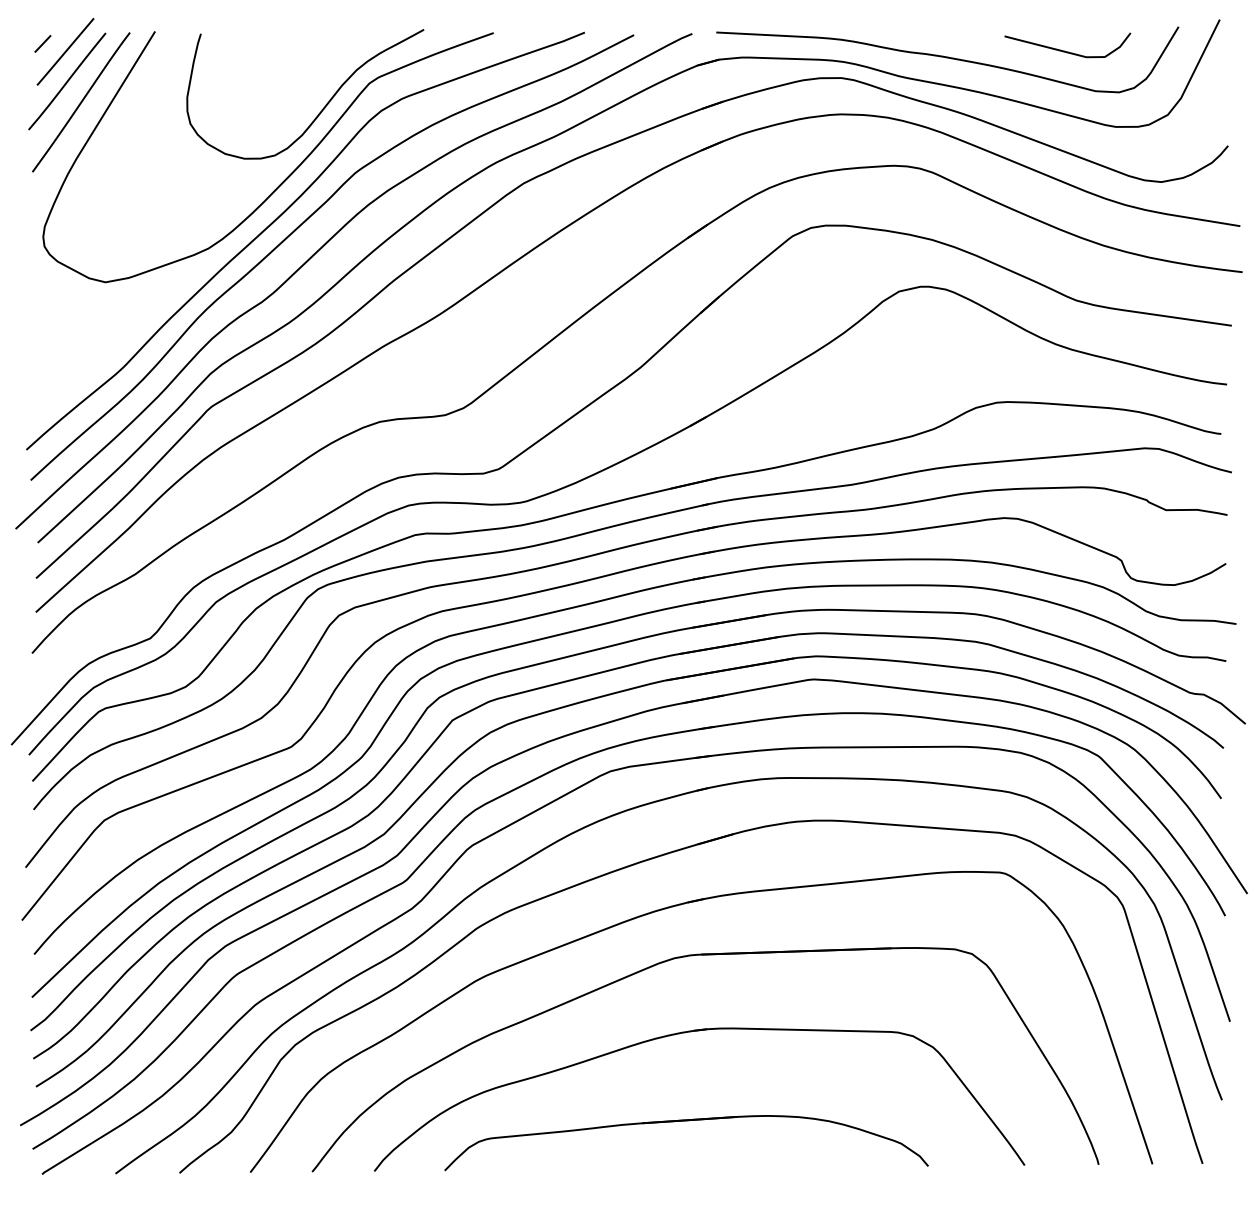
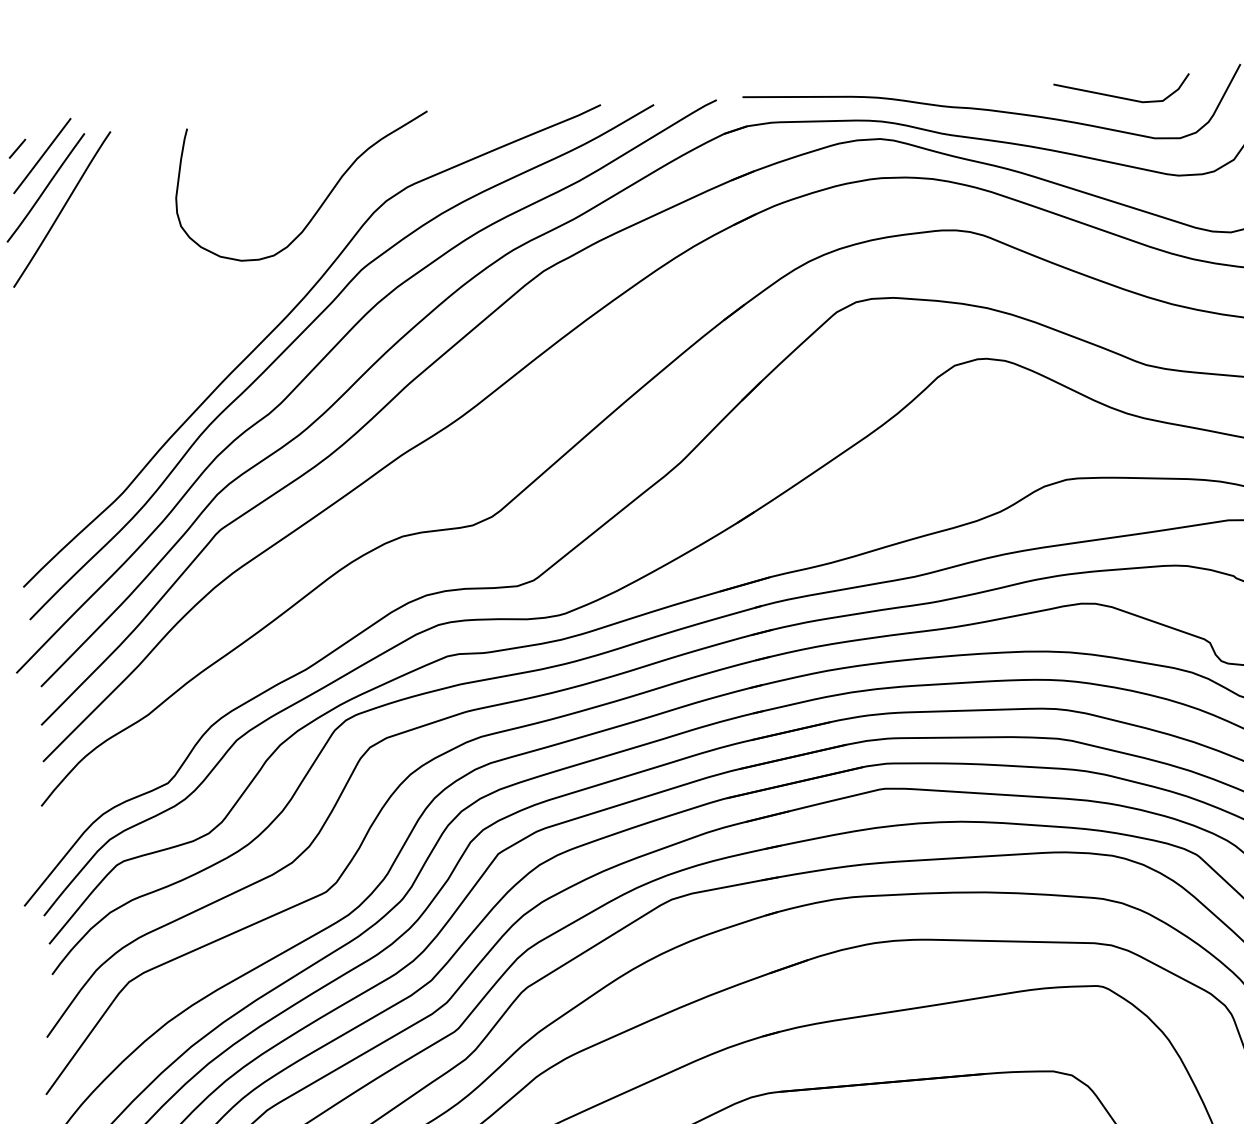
curve: (287, 176) -> (288, 277), removed

